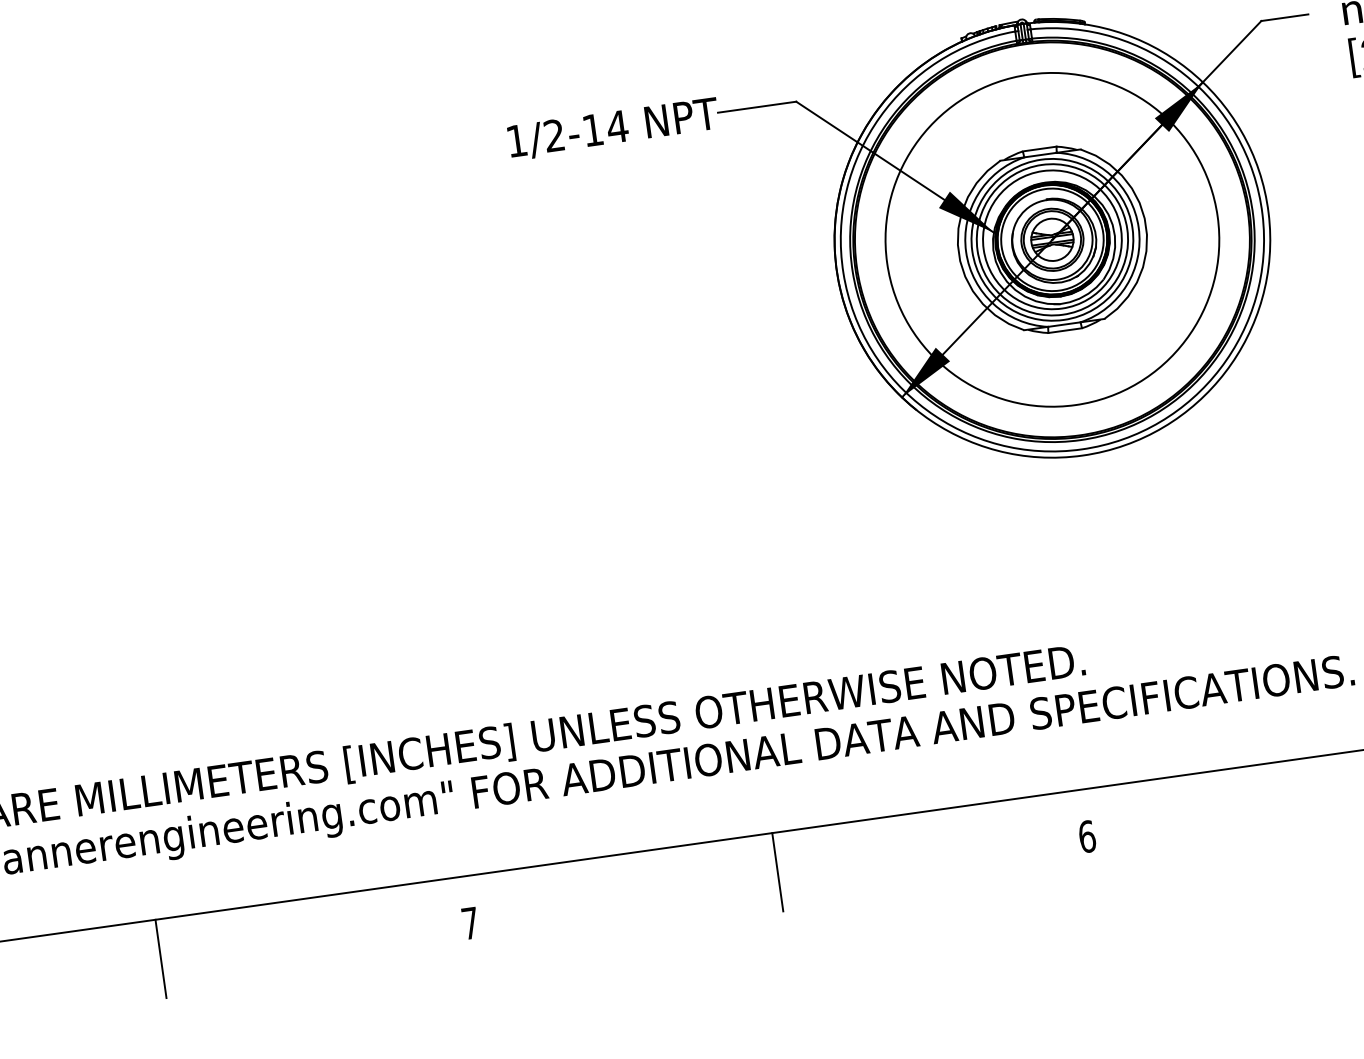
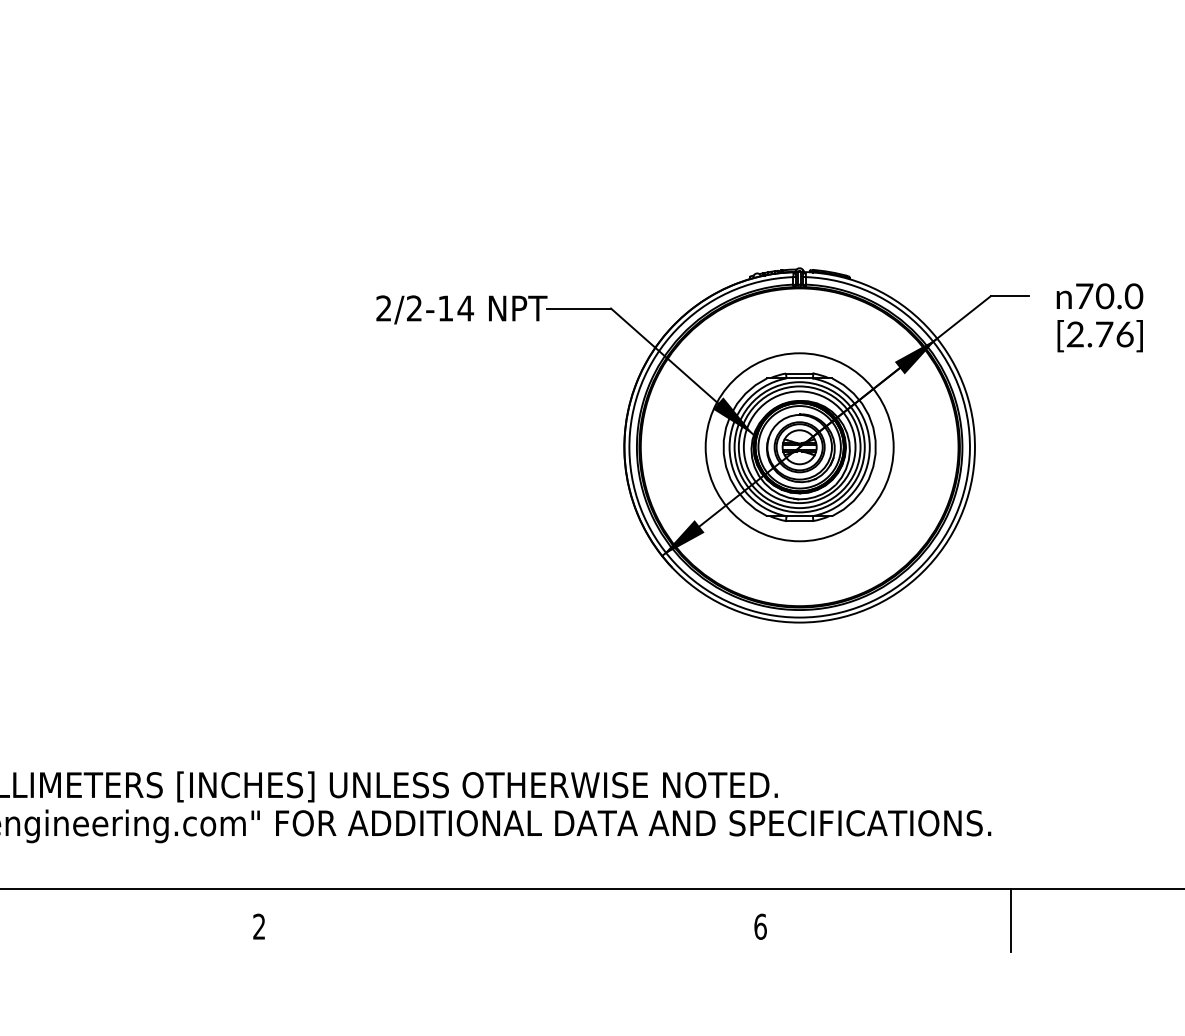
text: (516, 141) -> (383, 308), 1/2-14 -> 2/2-14
circle: (1052, 240) -> (799, 447), size x0.7
line: (778, 872) -> (510, 920), removed
text: (470, 922) -> (259, 926), 7 -> 2
line: (160, 959) -> (8, 920), removed

